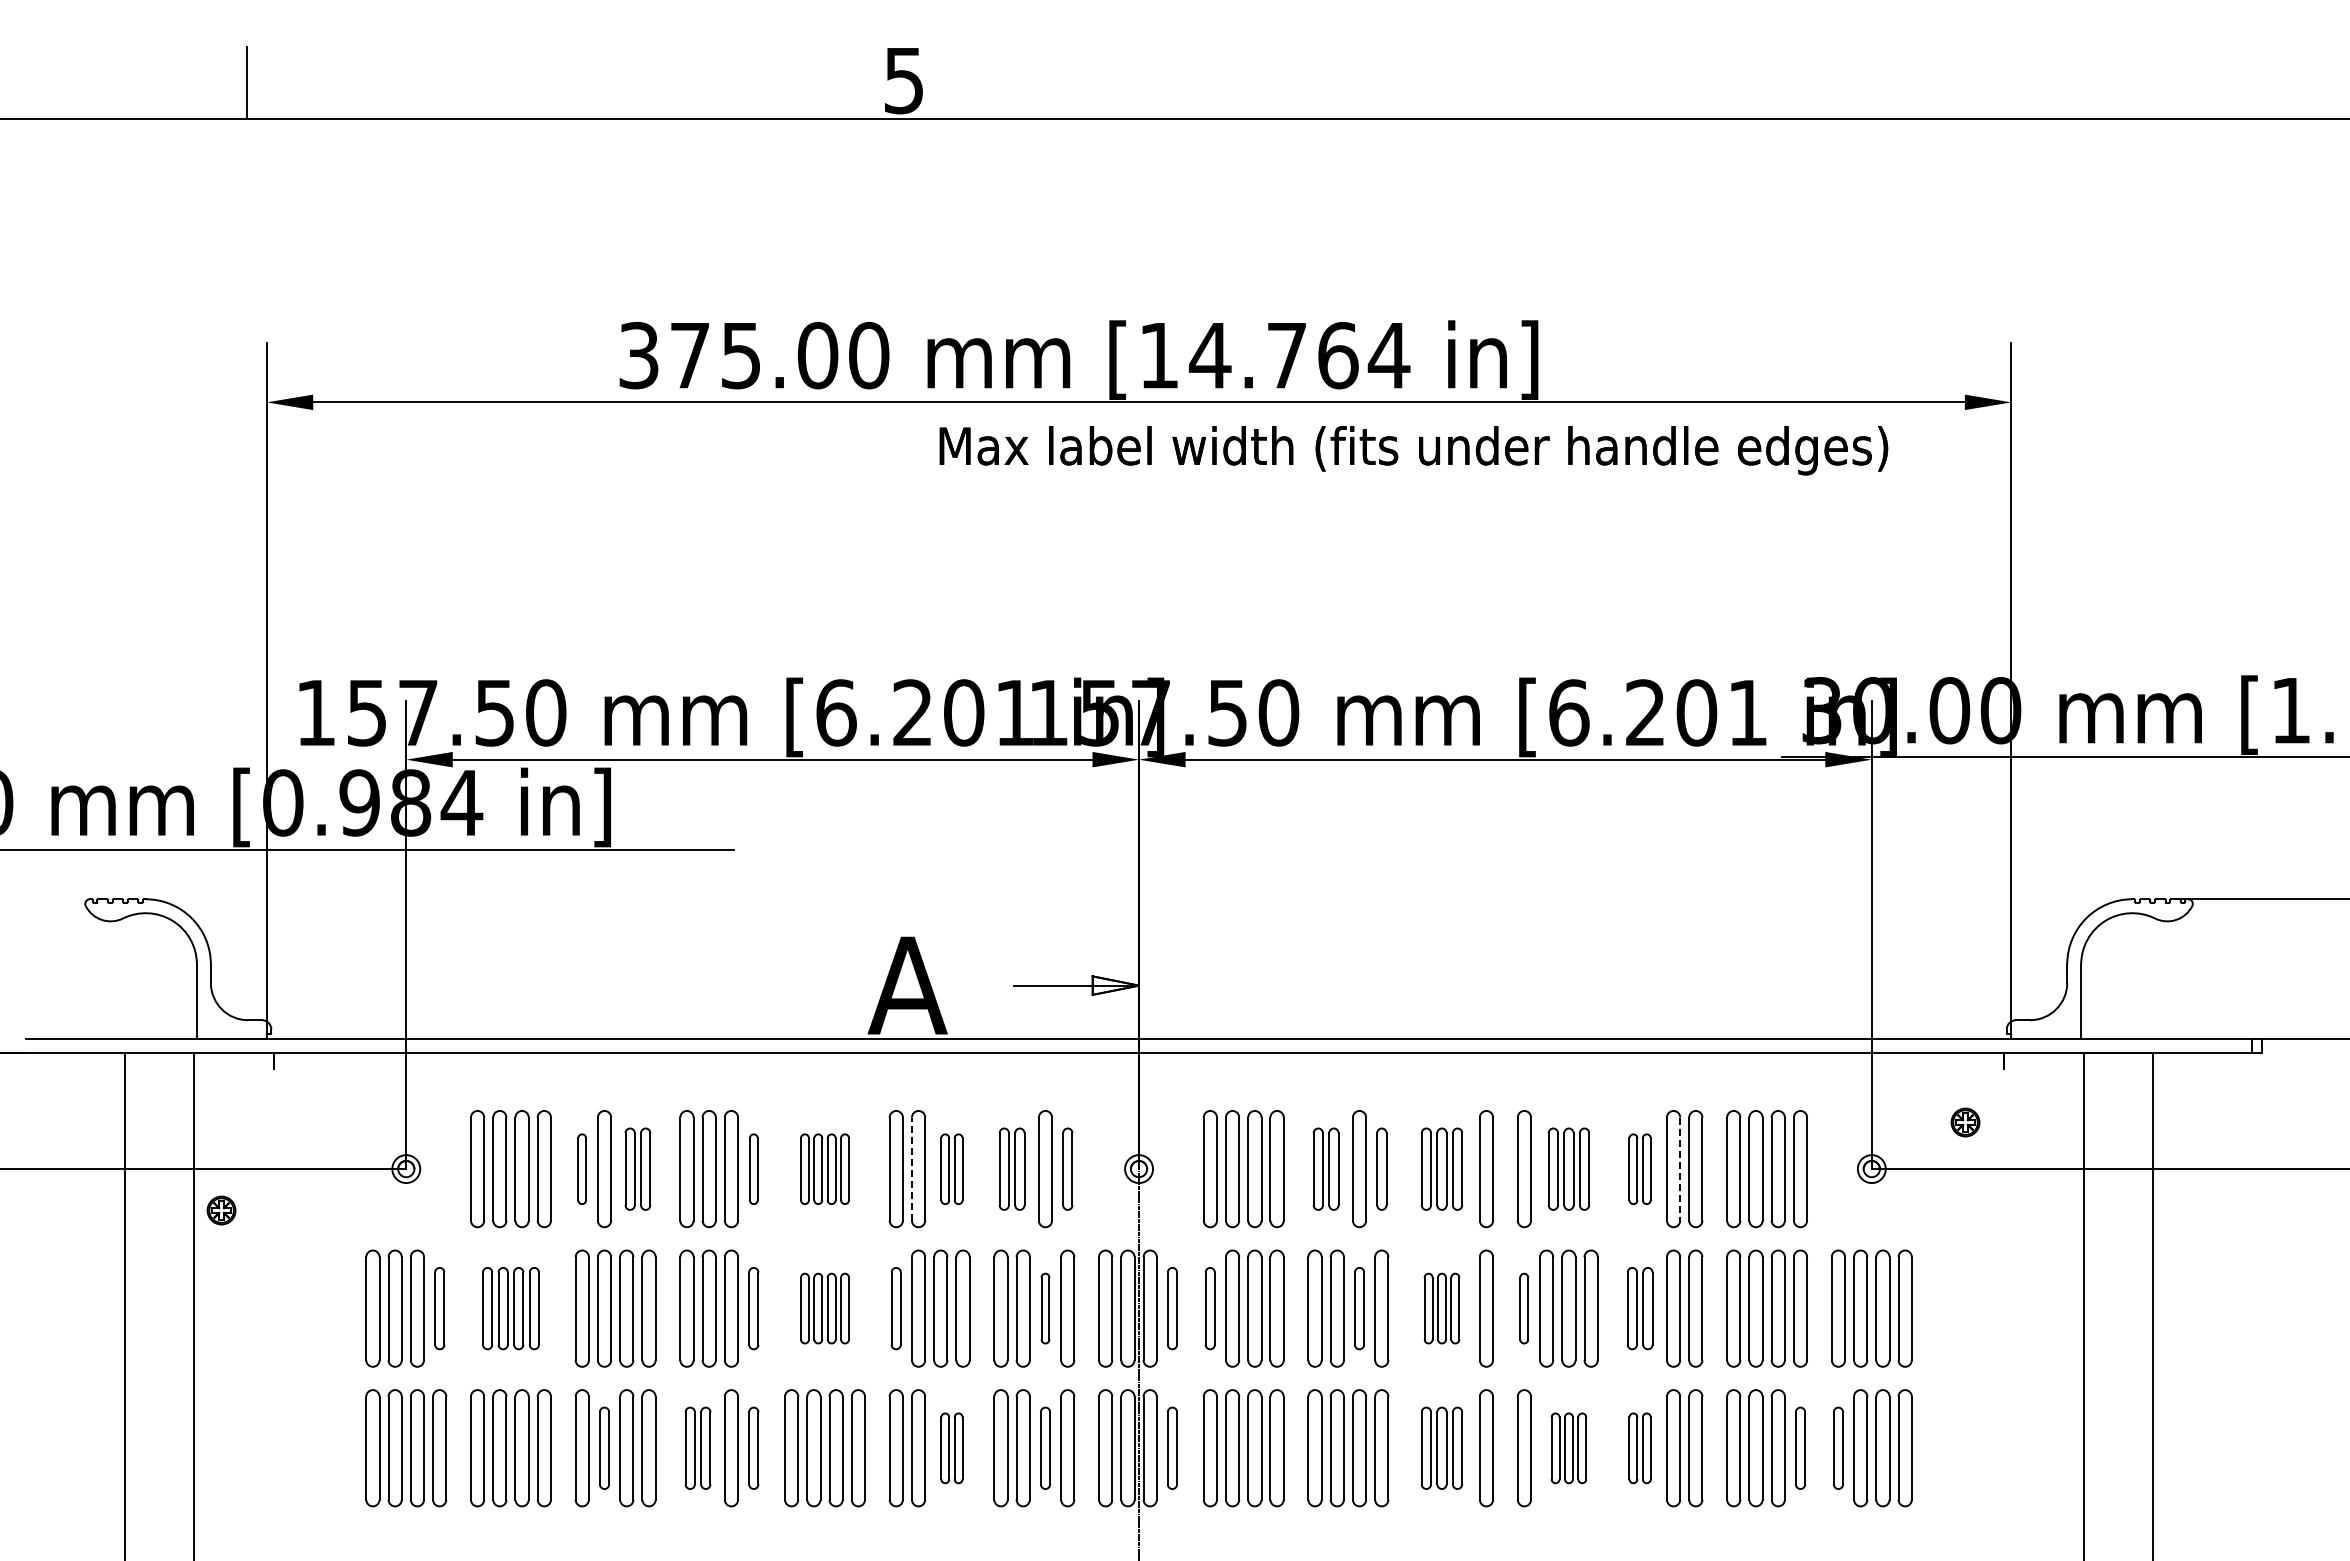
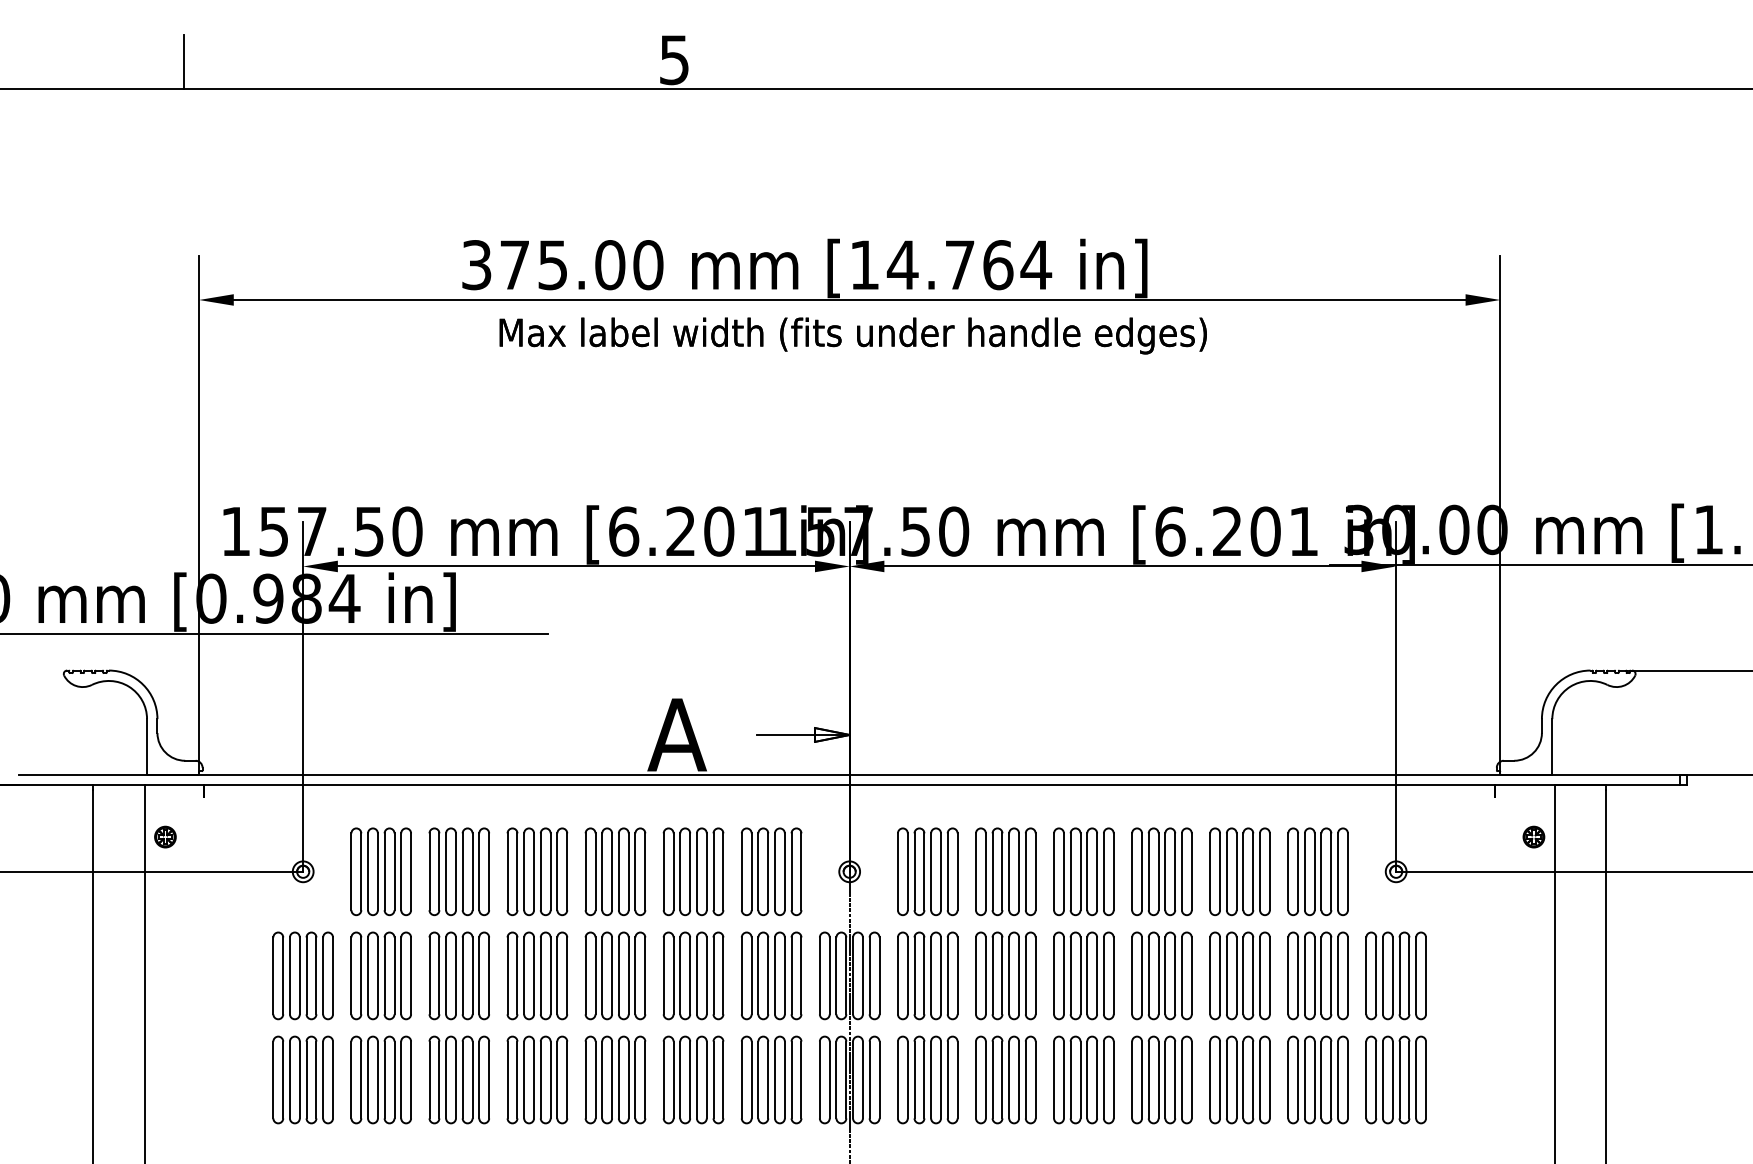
text: (1413, 450) -> (853, 335), moved
part: (1965, 1122) -> (1533, 837), moved
part: (581, 1169) -> (433, 872), size x1.67
part: (637, 1169) -> (475, 872), size x1.43
part: (753, 1169) -> (562, 872), size x1.67
part: (824, 1169) -> (615, 872), size x1.67
line: (911, 1169) -> (679, 872), dashed -> solid
part: (951, 1169) -> (709, 872), size x1.67
part: (1011, 1169) -> (754, 872), size x1.43
part: (1067, 1169) -> (796, 872), size x1.43
part: (1325, 1169) -> (988, 872), size x1.43
part: (1381, 1169) -> (1030, 872), size x1.43
part: (1441, 1169) -> (1075, 872), size x1.43
part: (1568, 1169) -> (1169, 872), size x1.43
part: (1639, 1169) -> (1222, 872), size x1.67
line: (1680, 1169) -> (1253, 872), dashed -> solid
part: (221, 1210) -> (165, 837), moved
part: (439, 1308) -> (327, 975), size x1.43
part: (510, 1308) -> (380, 975), size x1.43
part: (753, 1308) -> (562, 975), size x1.43
part: (824, 1308) -> (615, 975), size x1.67
part: (895, 1308) -> (668, 975), size x1.43
part: (1045, 1308) -> (779, 975), size x1.67
part: (1172, 1308) -> (874, 975), size x1.43
part: (1209, 1308) -> (902, 975), size x1.43
part: (1359, 1308) -> (1014, 975), size x1.43
part: (1441, 1308) -> (1075, 975), size x1.67
part: (1523, 1308) -> (1136, 975), size x1.67
part: (1639, 1308) -> (1222, 975), size x1.43
part: (604, 1448) -> (451, 1080), size x1.43
part: (697, 1448) -> (520, 1080), size x1.43
part: (753, 1448) -> (562, 1080), size x1.43
part: (951, 1448) -> (709, 1080), size x1.67
part: (1045, 1448) -> (779, 1080), size x1.43
part: (1172, 1448) -> (874, 1080), size x1.43
part: (1441, 1448) -> (1075, 1080), size x1.43
part: (1568, 1448) -> (1169, 1080), size x1.67
part: (1639, 1448) -> (1222, 1080), size x1.67
part: (1800, 1448) -> (1342, 1080), size x1.43
part: (1838, 1448) -> (1371, 1080), size x1.43

